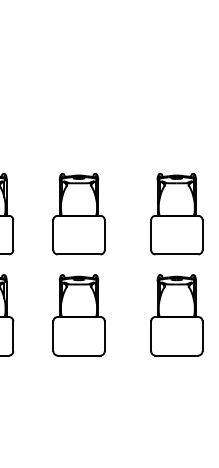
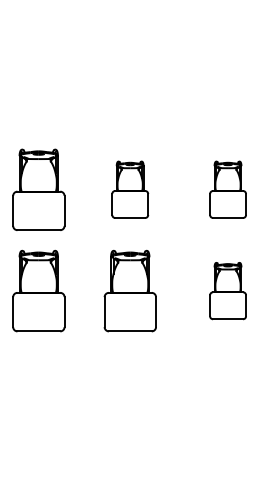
part: (78, 213) -> (129, 189), size x0.7
part: (176, 213) -> (227, 189), size x0.7
part: (176, 314) -> (227, 290), size x0.7

